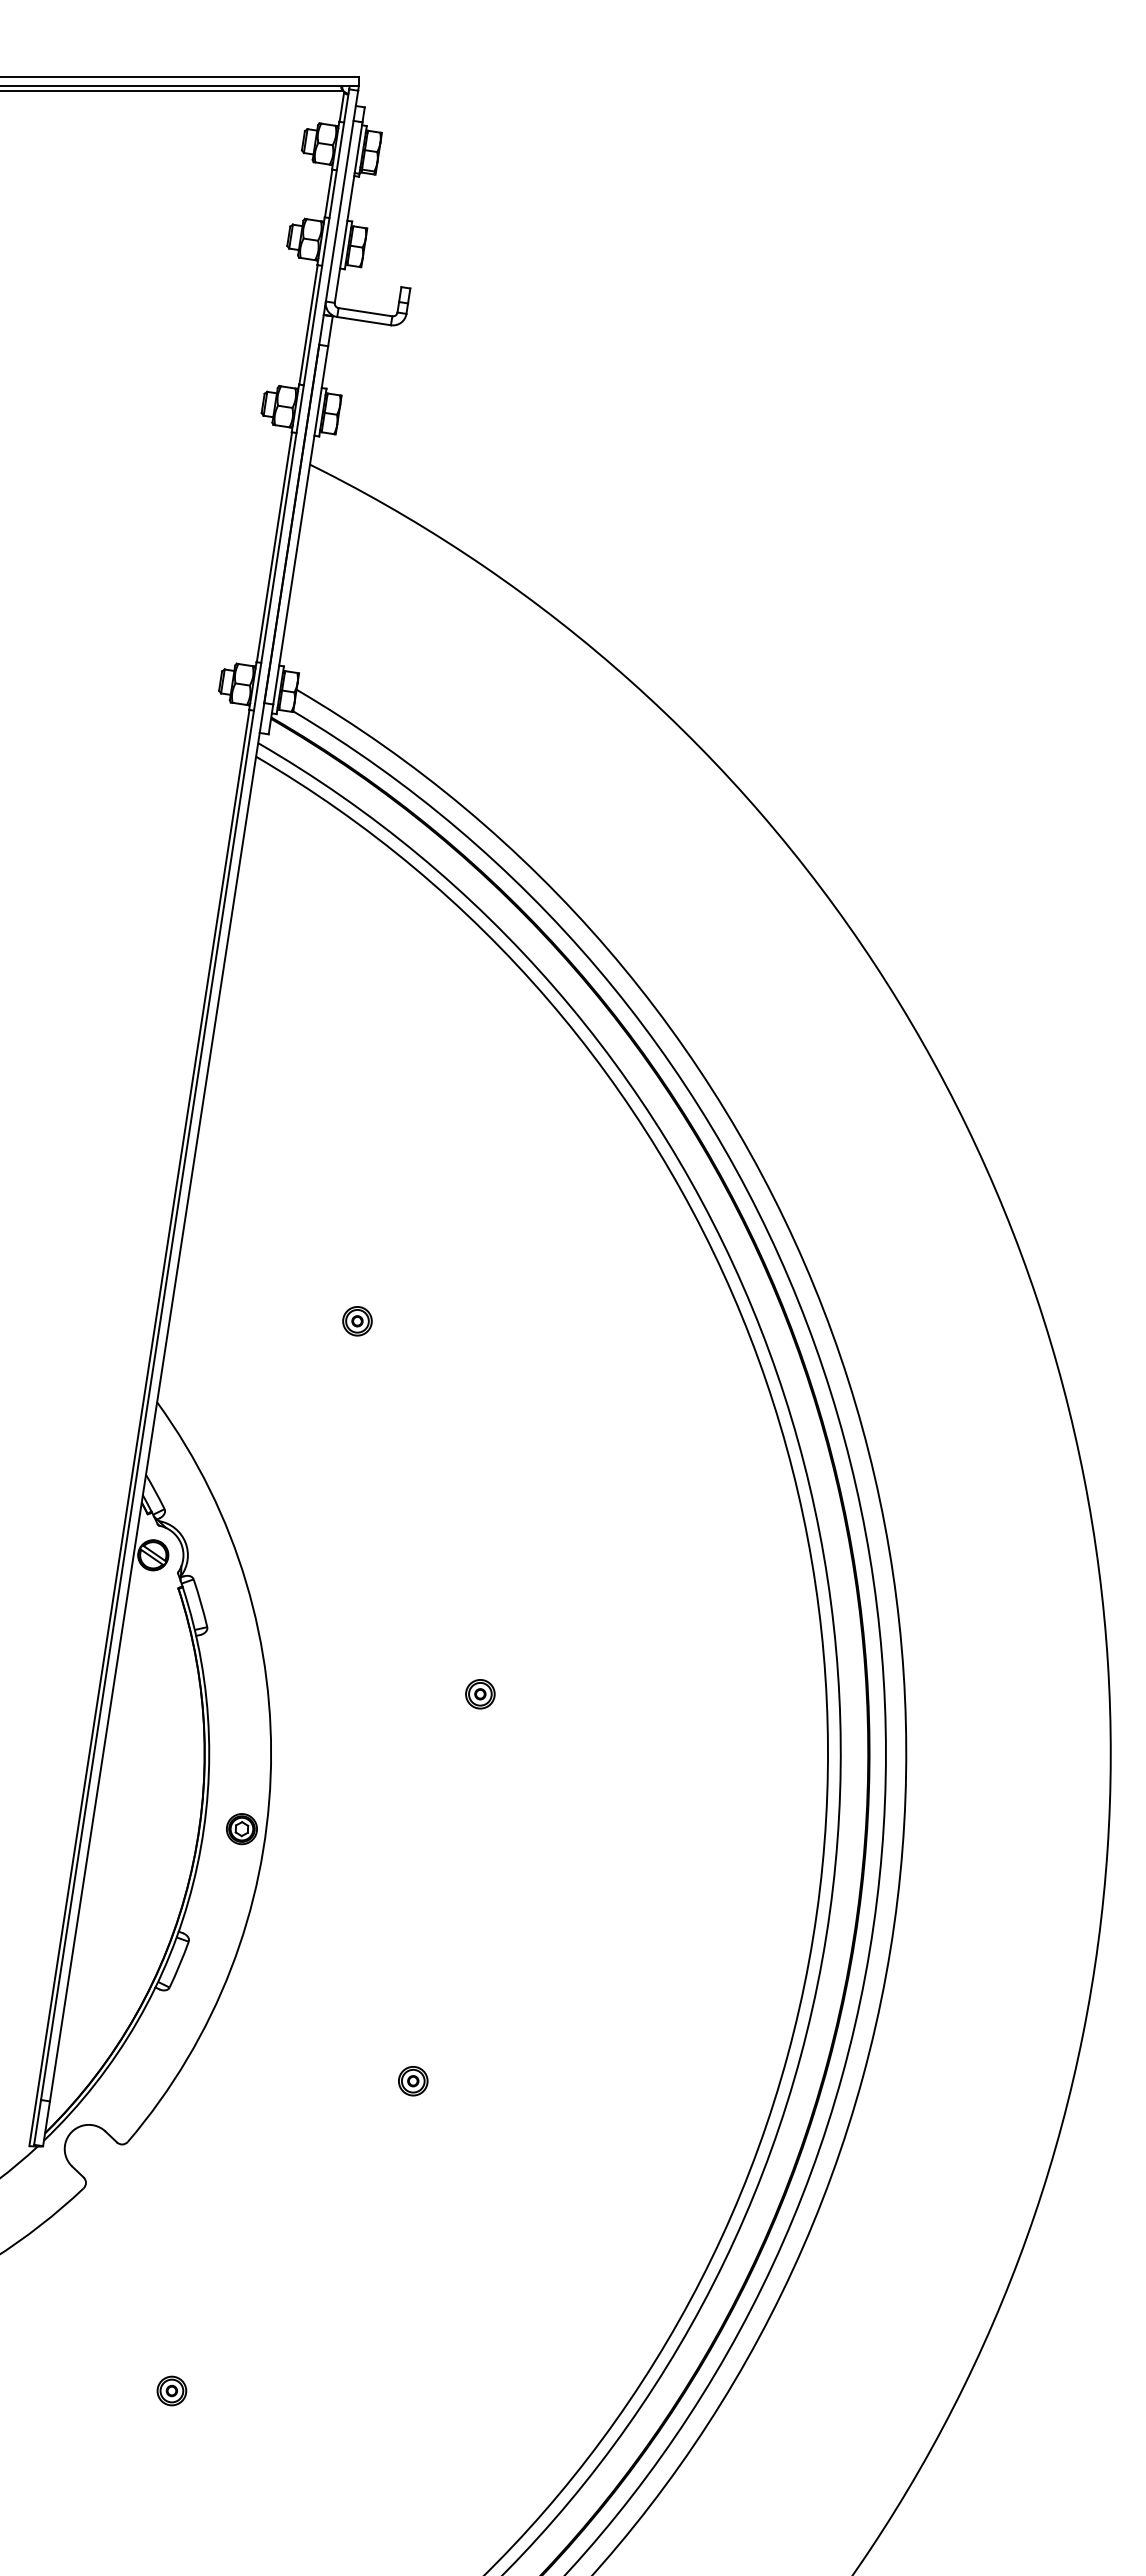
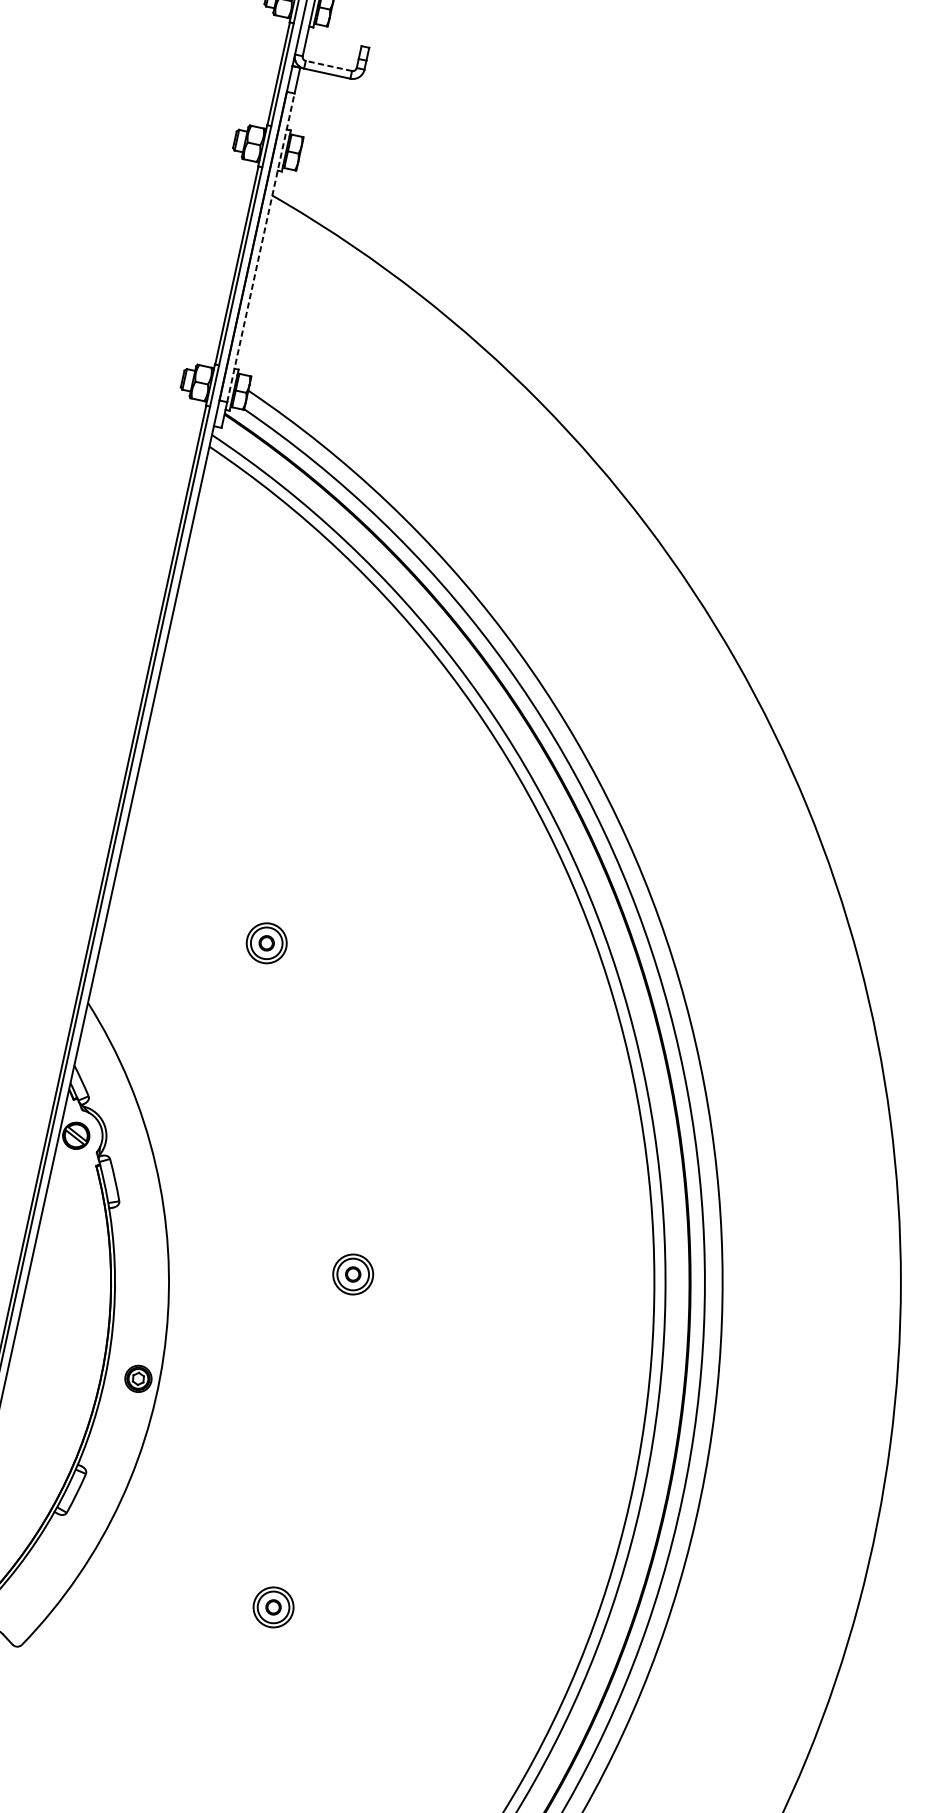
line: (364, 312) -> (328, 66), solid -> dashed
line: (300, 524) -> (260, 247), solid -> dashed
part: (357, 1321) -> (266, 943), size x1.6
part: (480, 1694) -> (353, 1274), size x1.6
part: (413, 2081) -> (273, 1607), size x1.6

